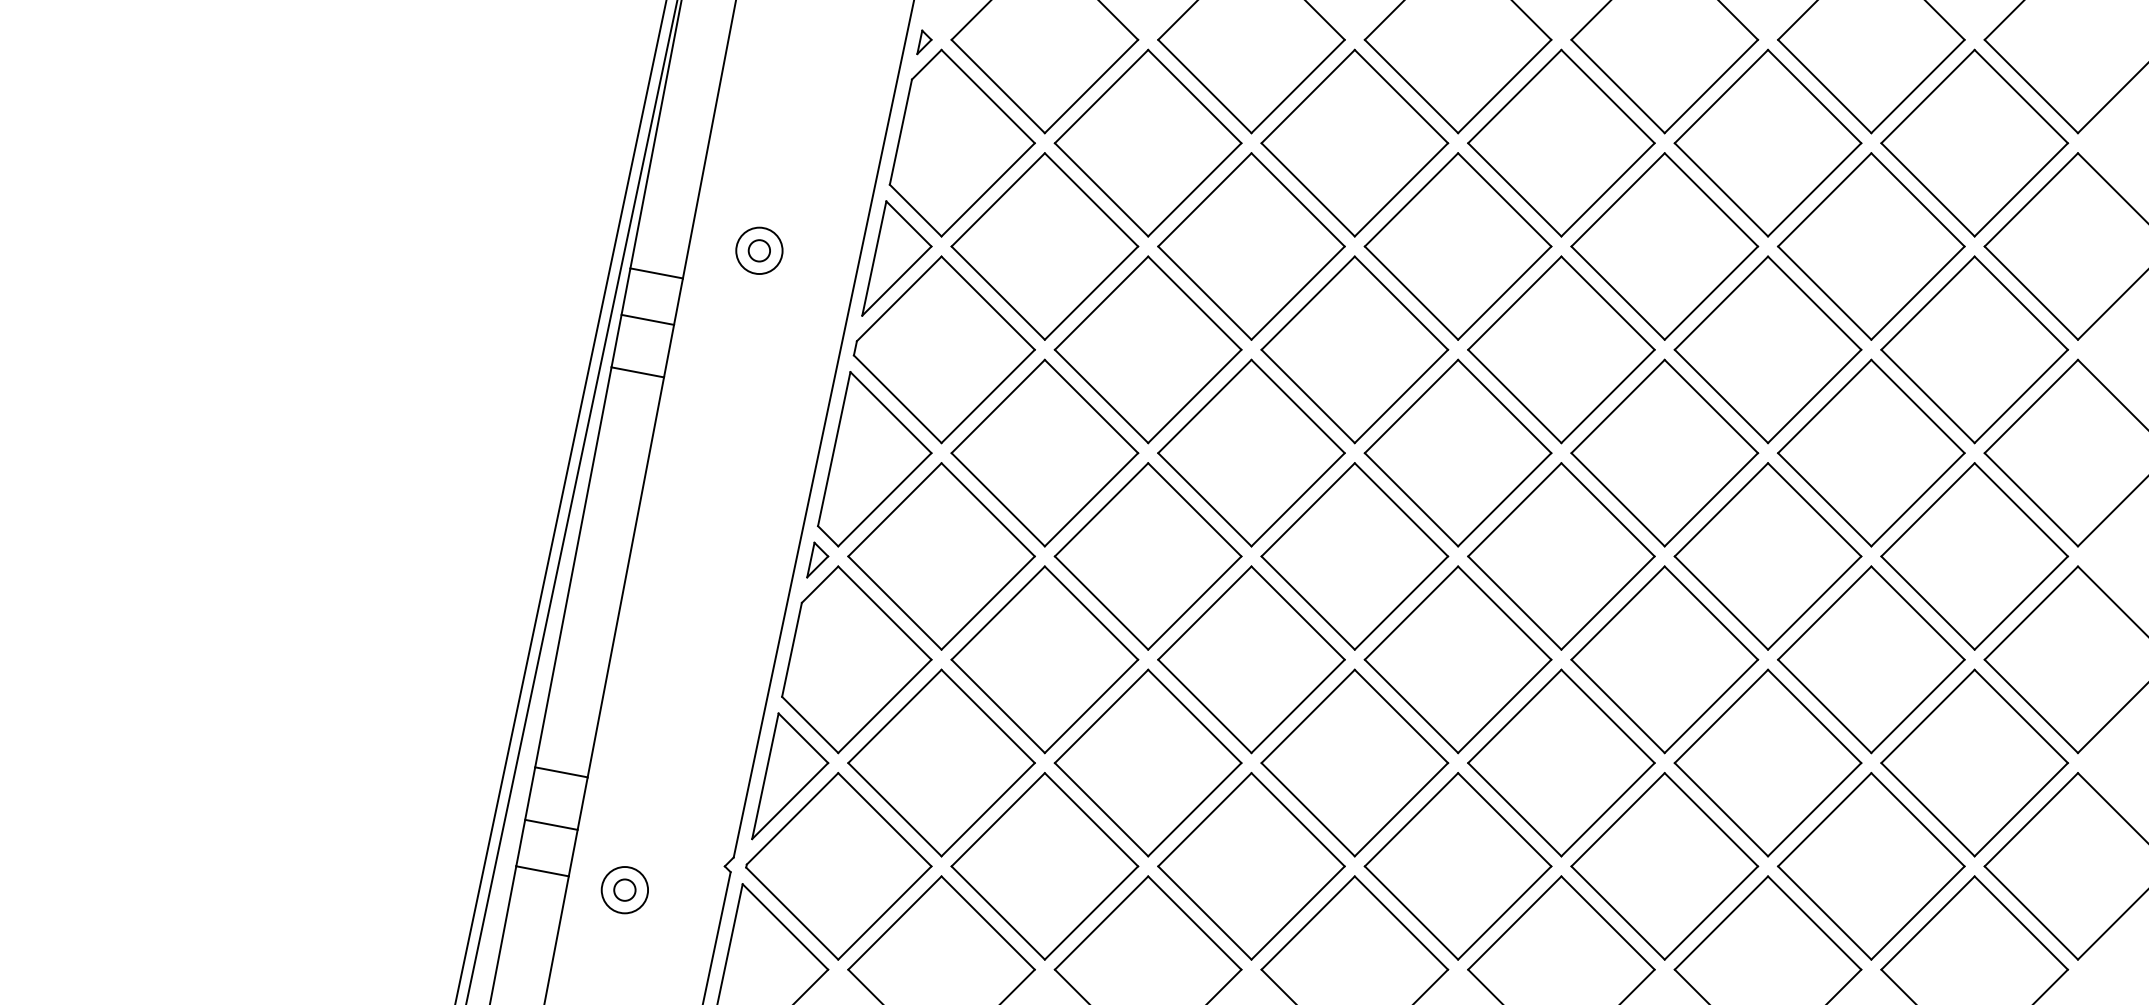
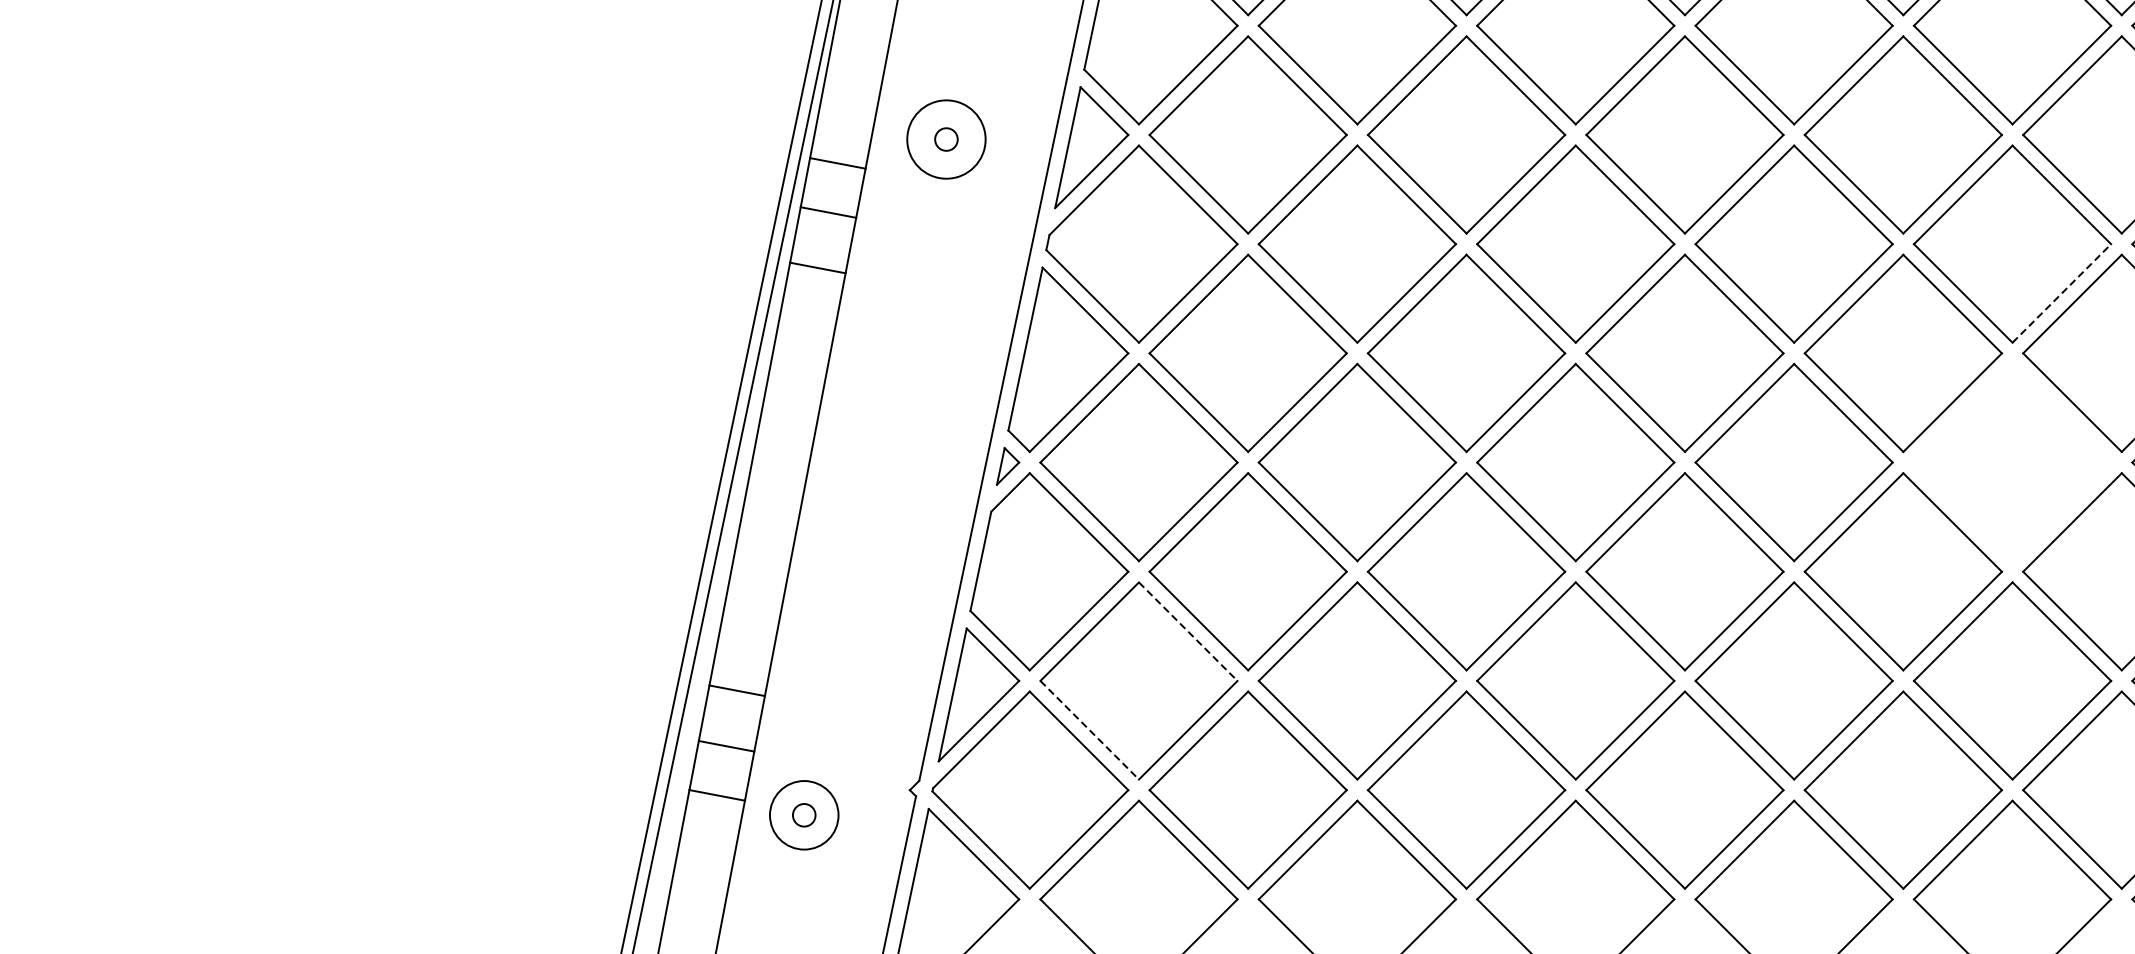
circle: (759, 250) -> (946, 139), size x1.6
line: (1814, 396) -> (2061, 293), solid -> dashed
part: (1767, 556) -> (2011, 462), removed
line: (988, 716) -> (1188, 631), solid -> dashed
line: (894, 809) -> (1089, 730), solid -> dashed
circle: (624, 890) -> (803, 815), size x1.4

